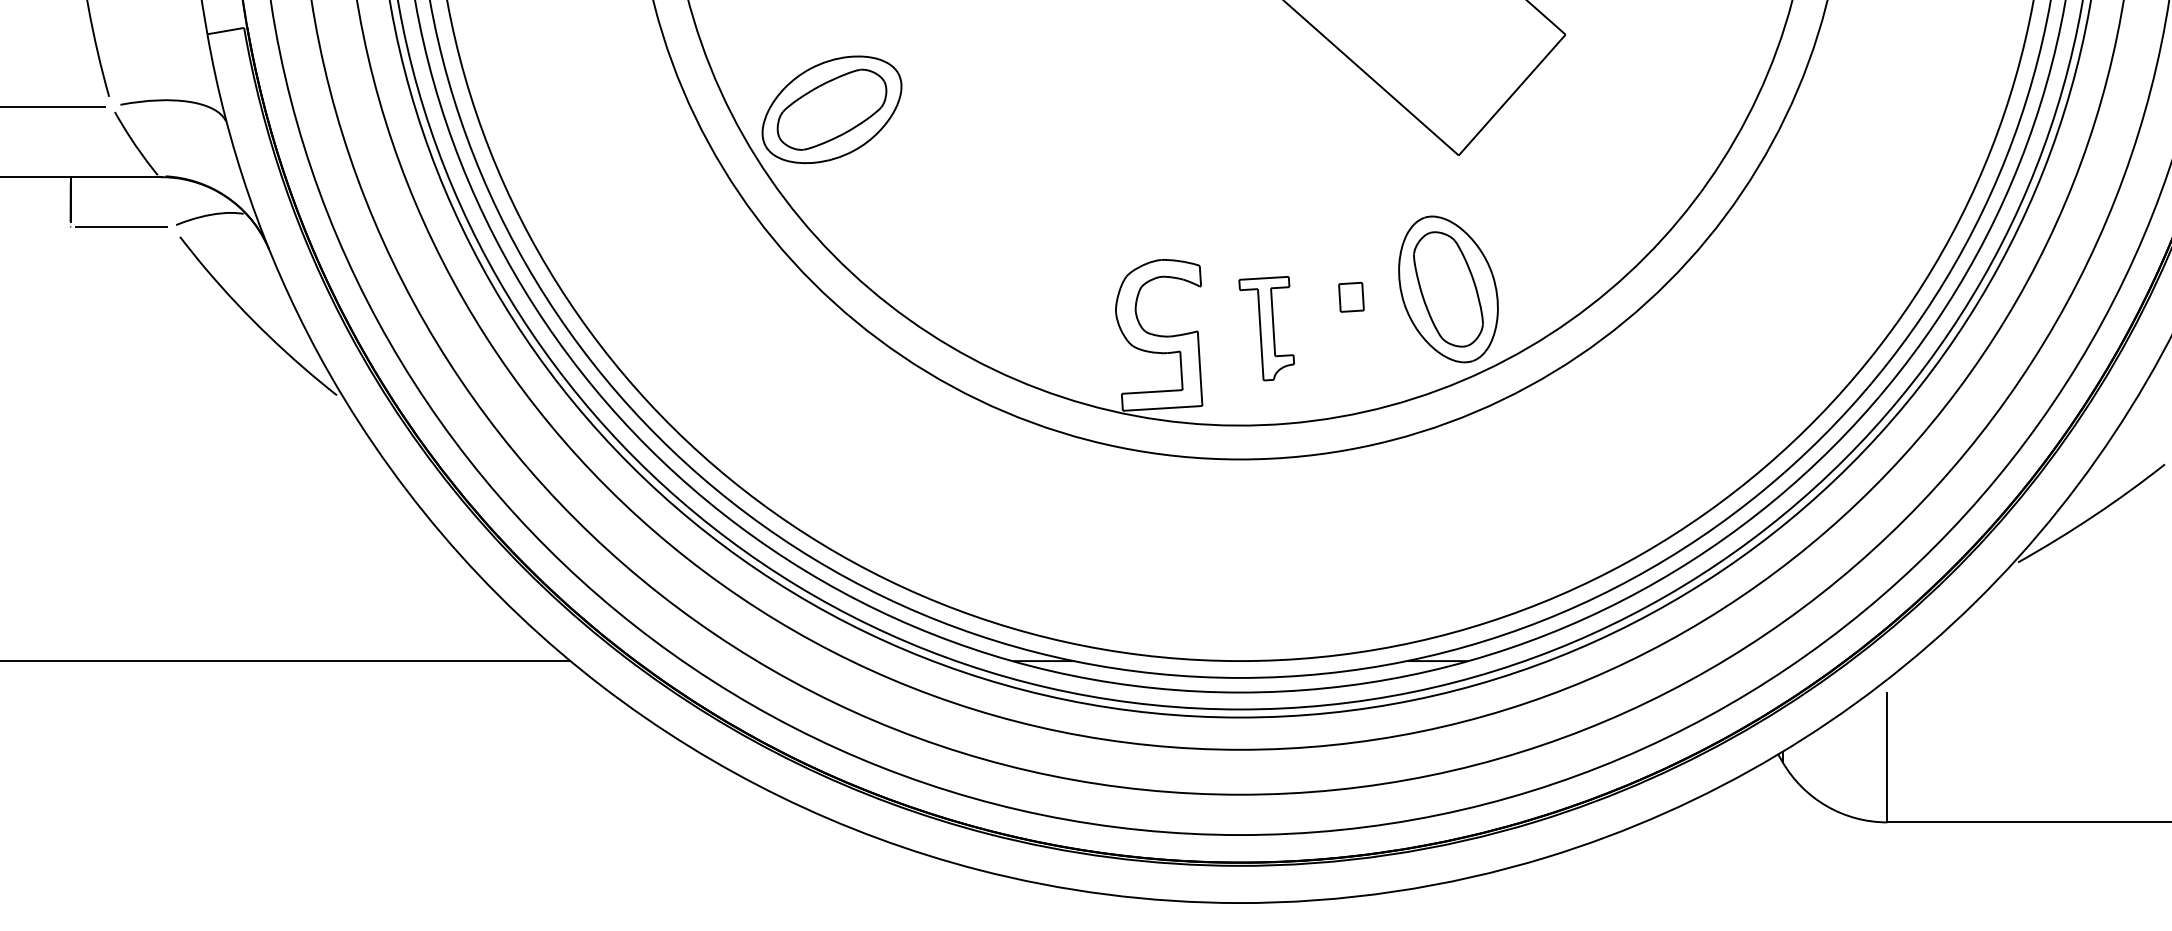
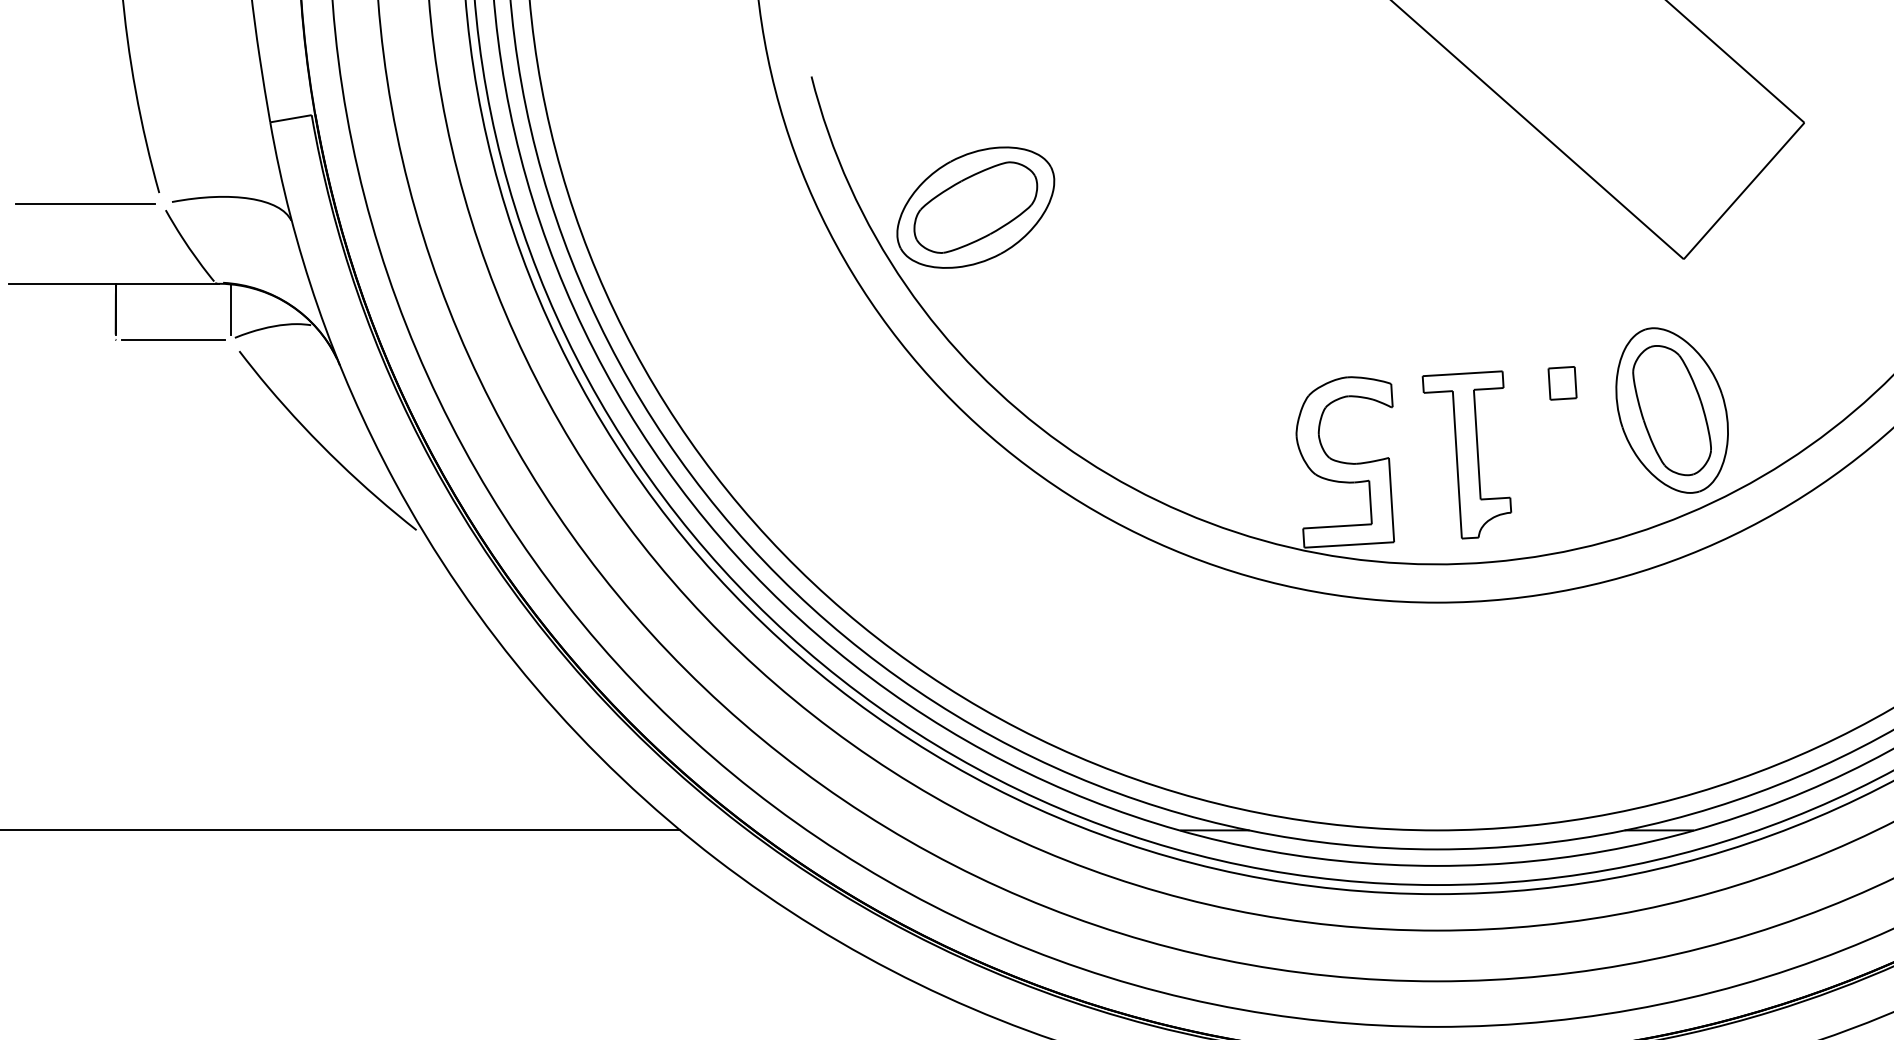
line: (172, 200) -> (230, 310), added
part: (1351, 296) -> (1562, 382), moved
part: (1266, 328) -> (1466, 454), size x1.43

